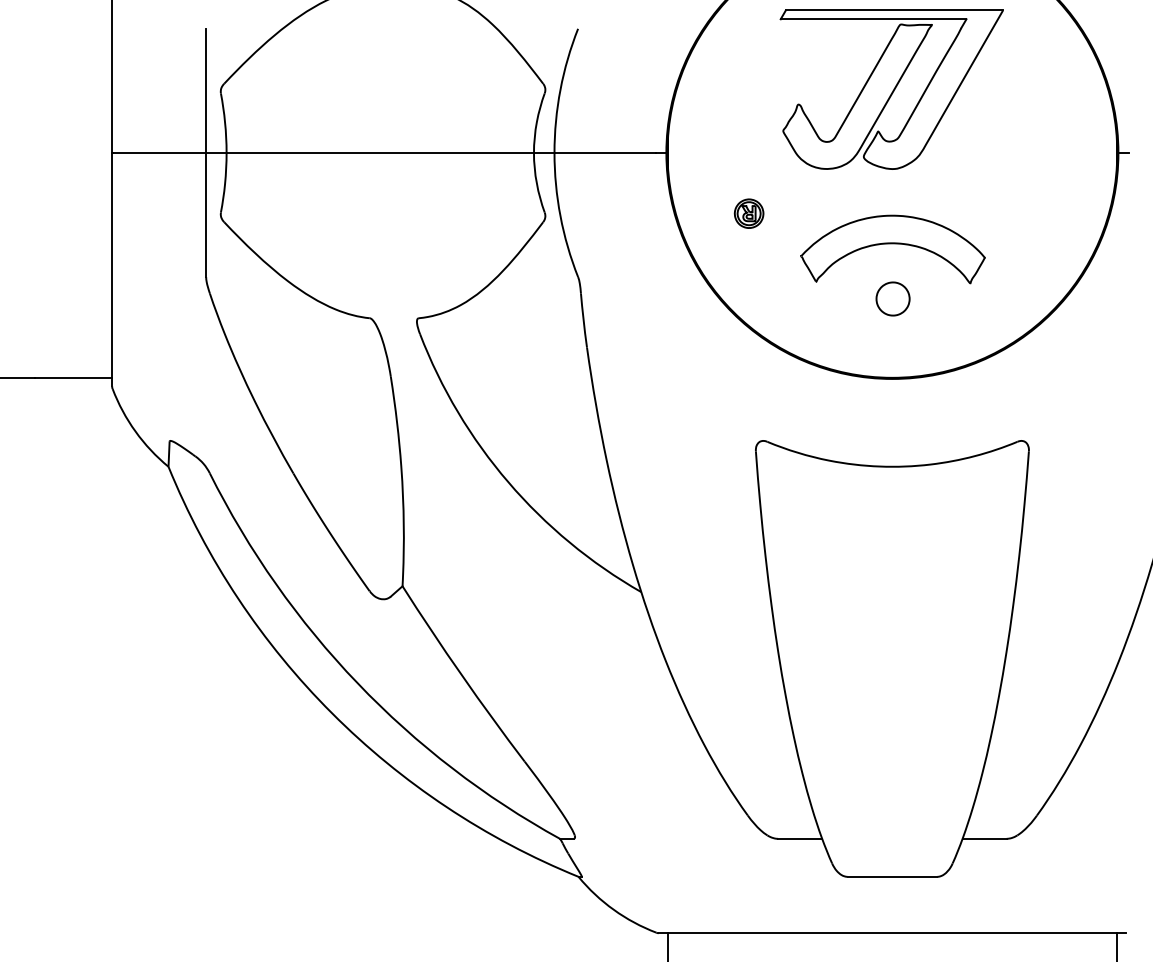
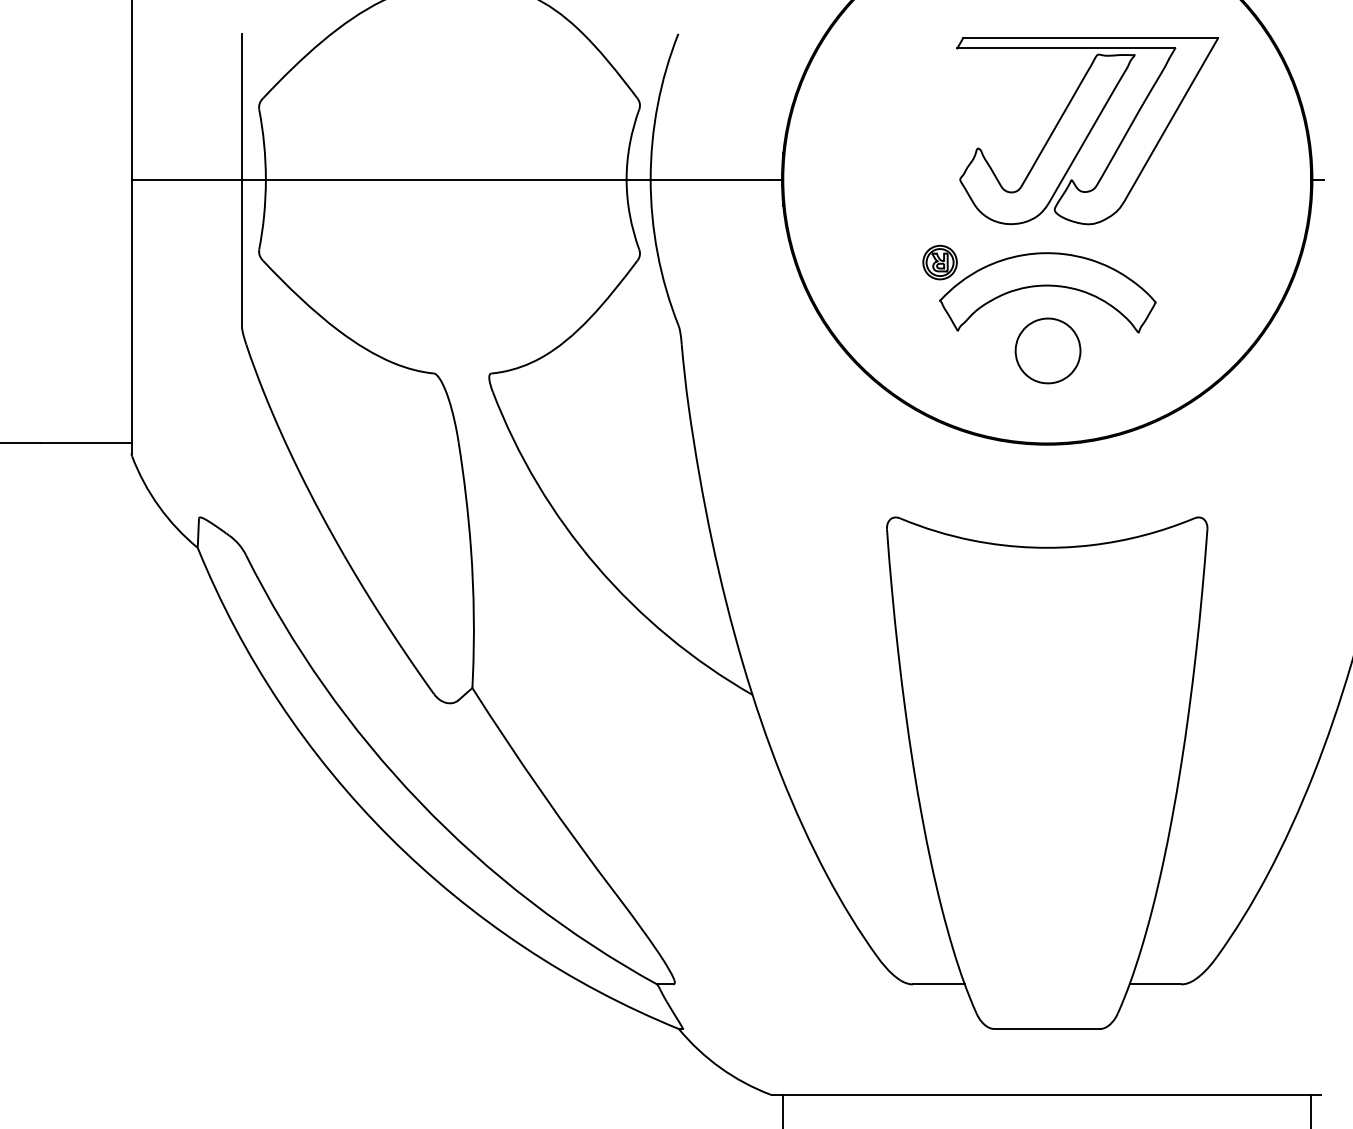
part: (891, 89) -> (1087, 130), moved
part: (748, 213) -> (939, 262), moved
part: (892, 298) -> (1047, 350), size x1.67

